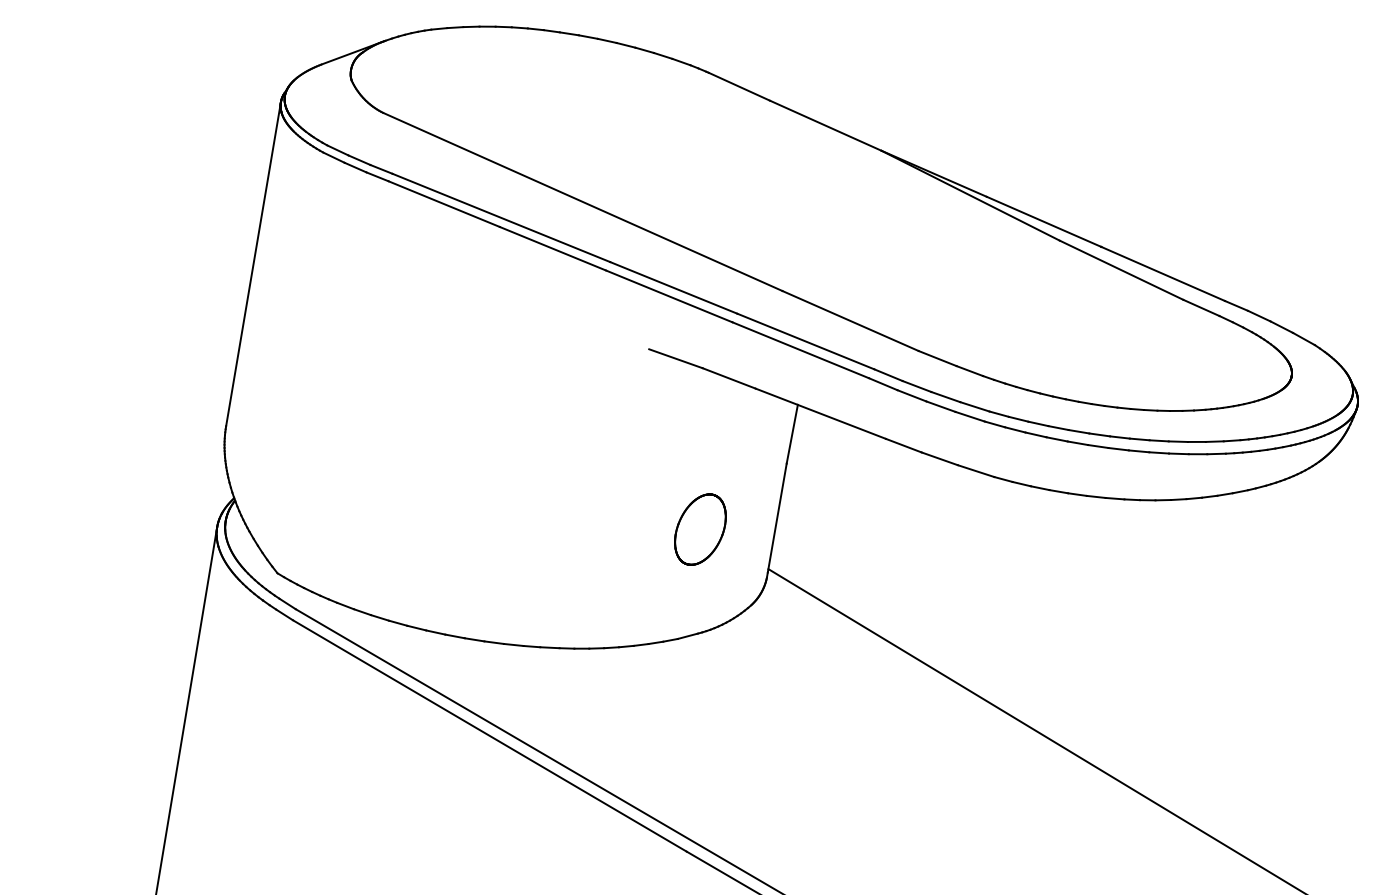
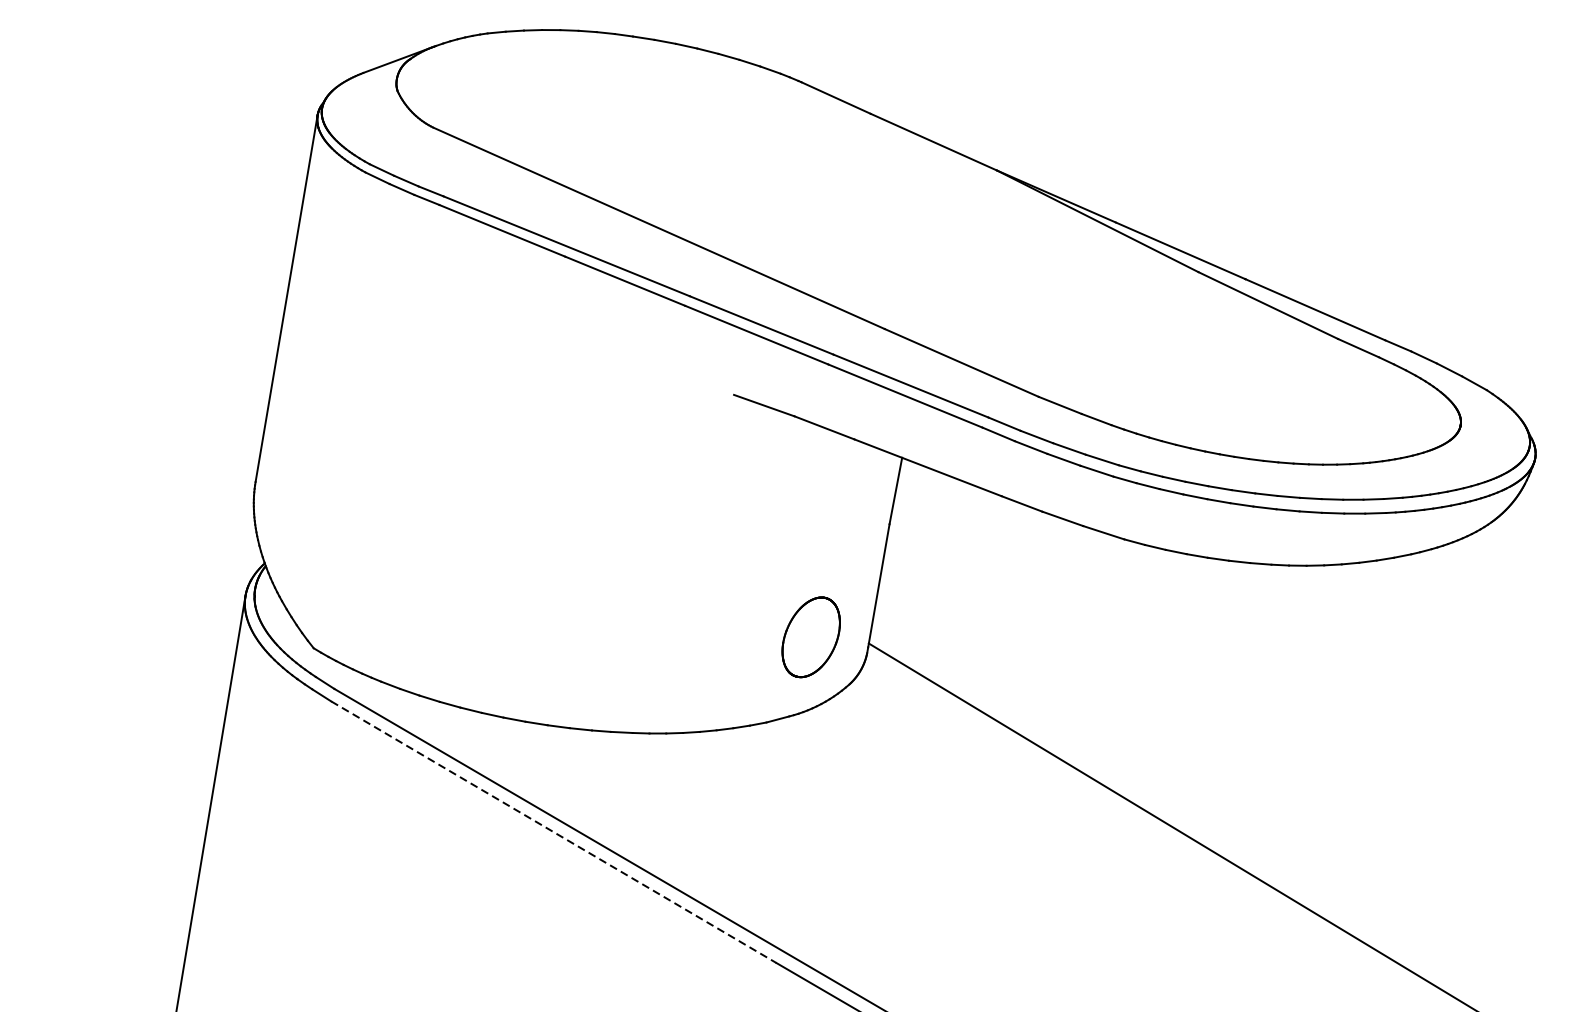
part: (700, 529) -> (811, 637), moved
line: (490, 736) -> (554, 832), solid -> dashed

